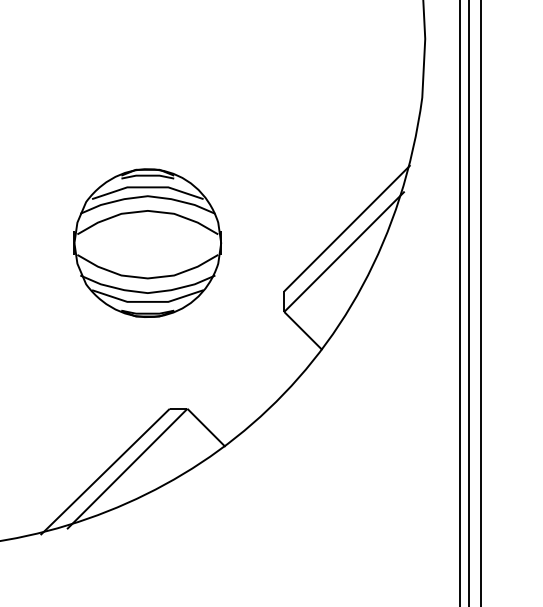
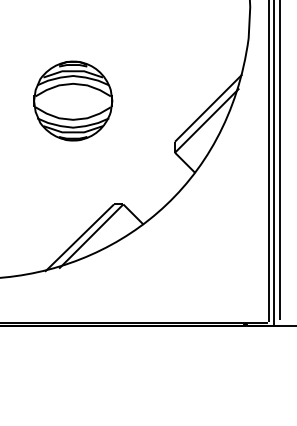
part: (148, 242) -> (73, 100), moved

